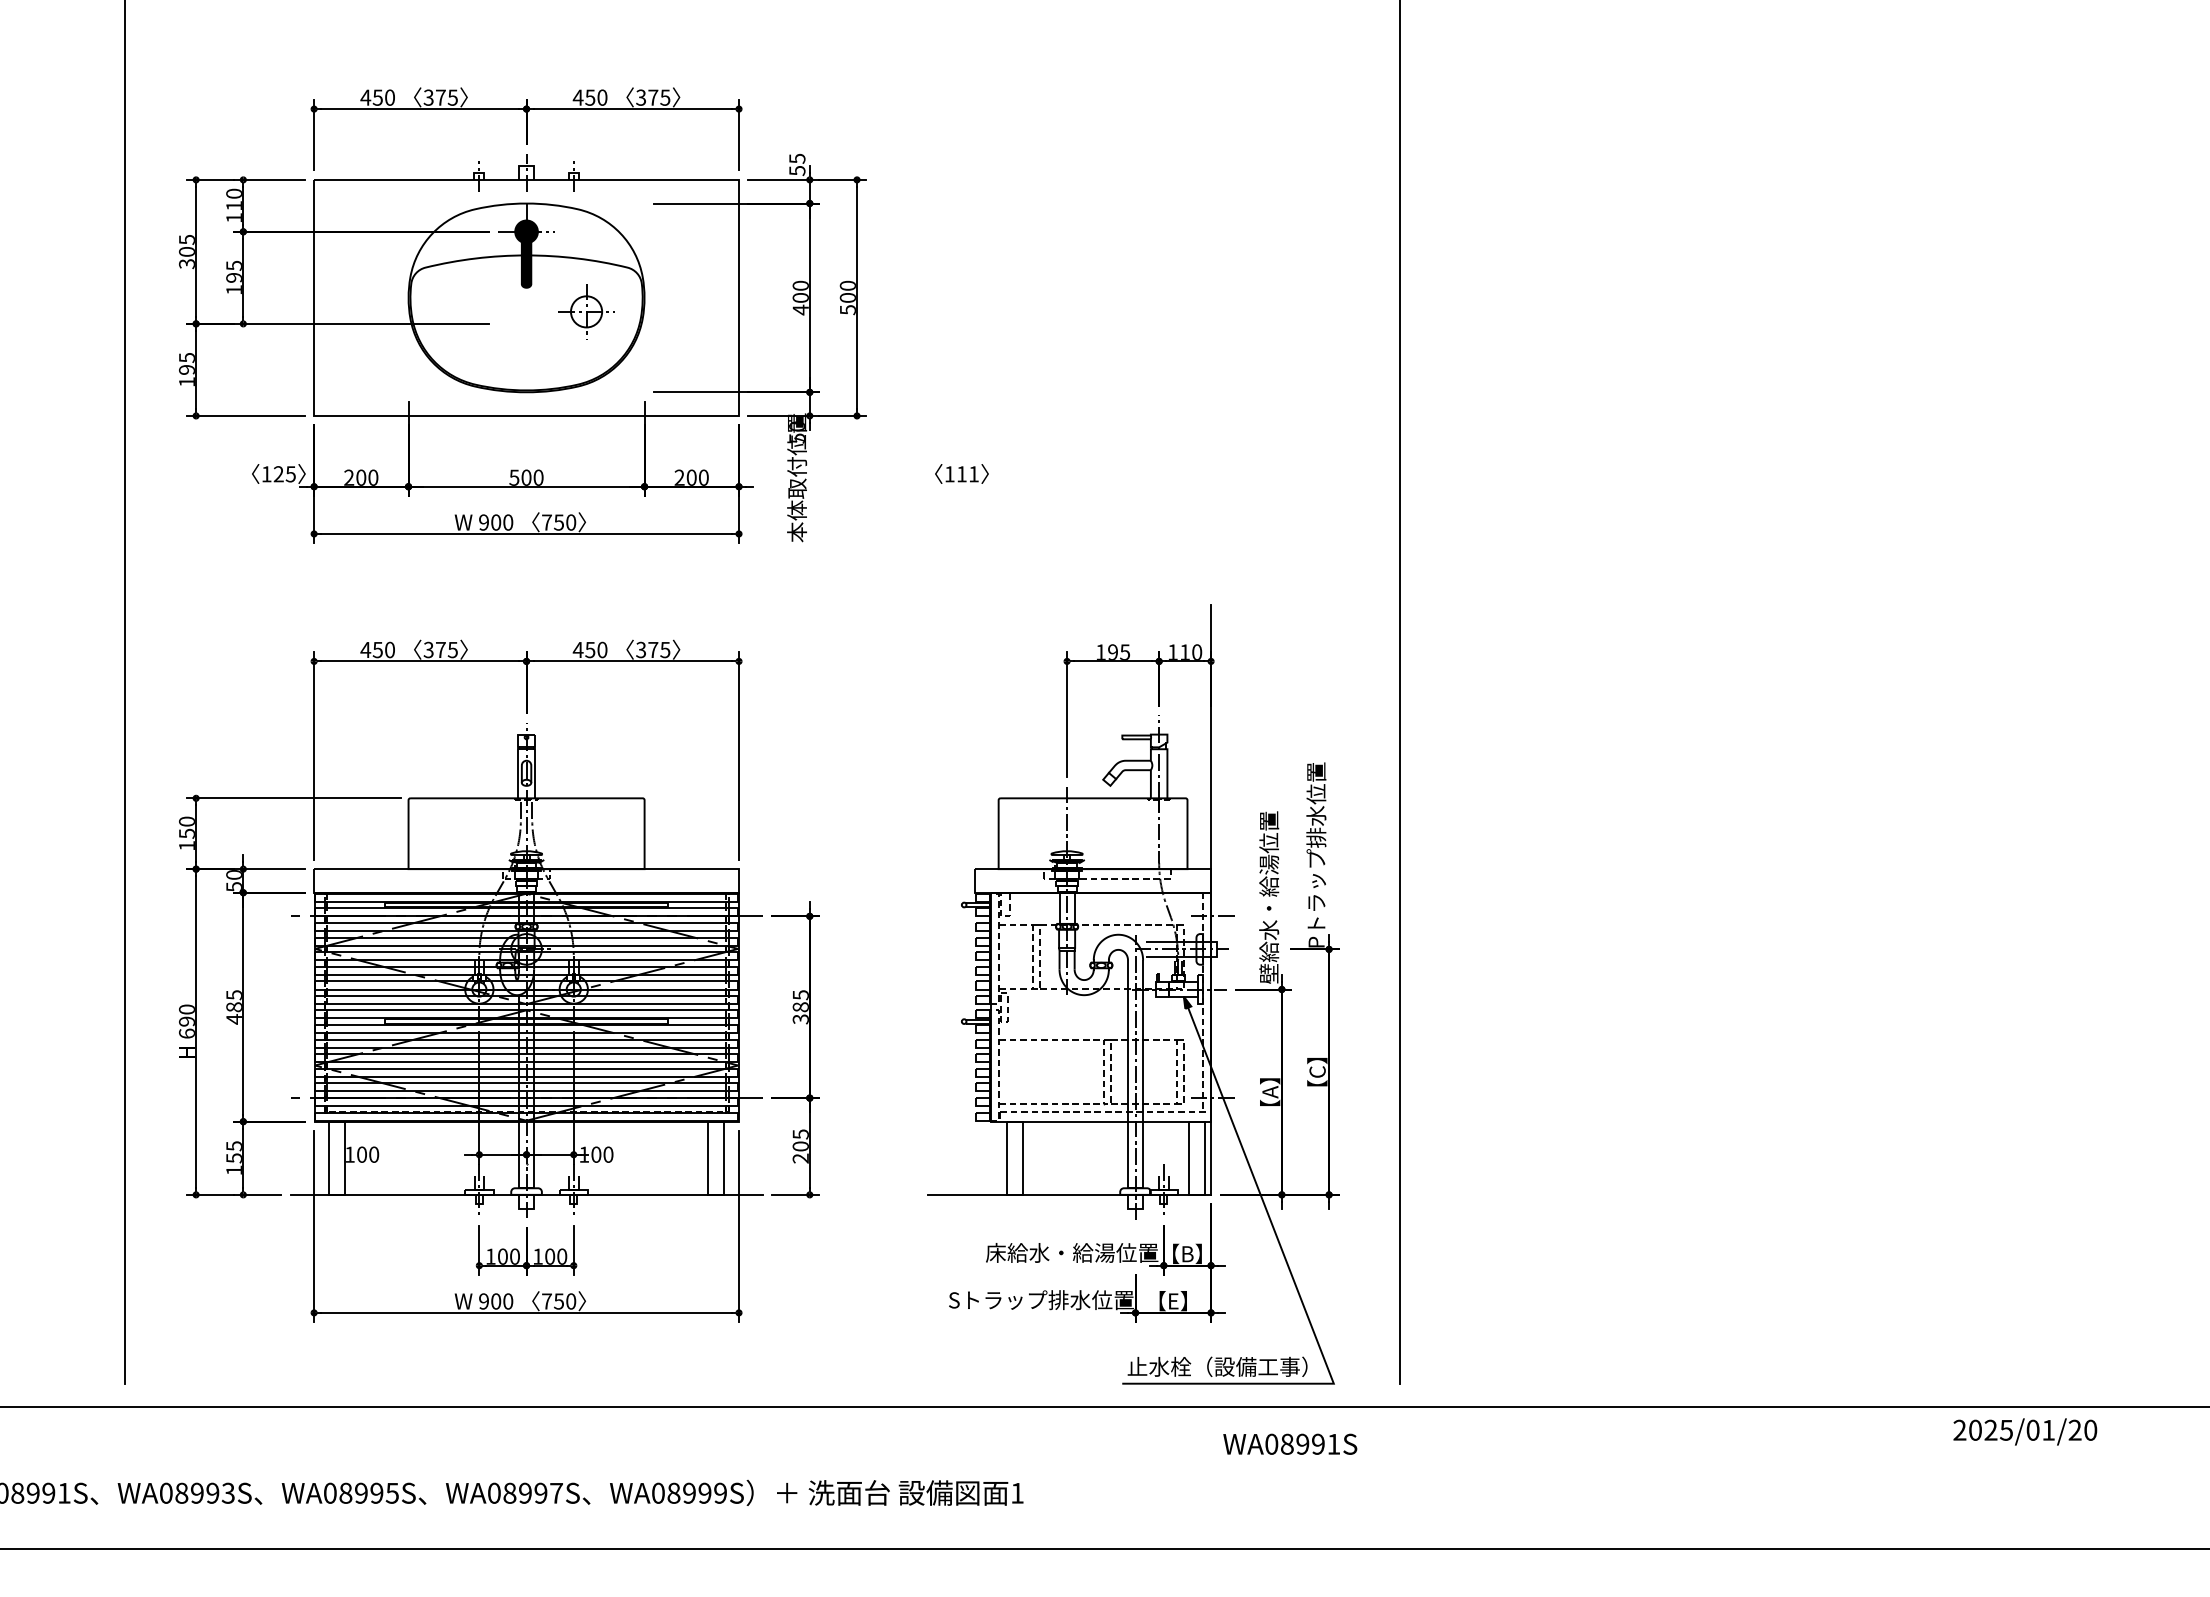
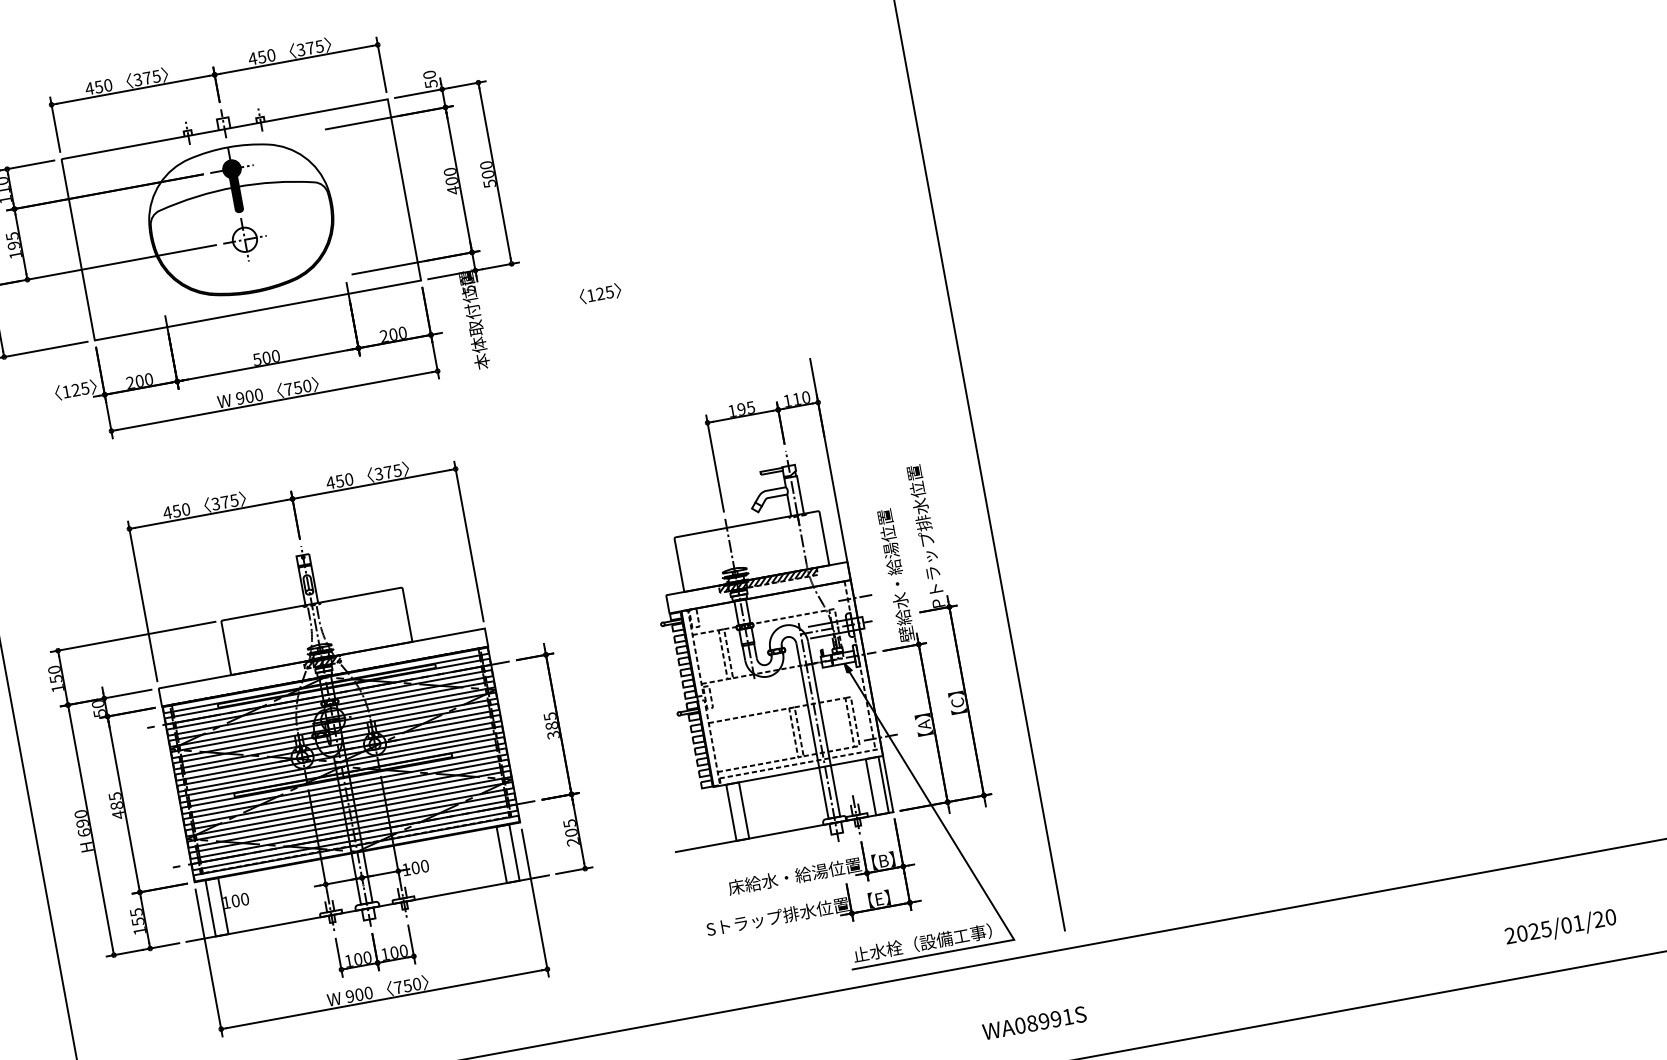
text: (797, 158) -> (429, 74), 55 -> 50
part: (586, 311) -> (244, 239), moved
text: (967, 474) -> (604, 293), 111 -> 125
hatch: (526, 873) -> (322, 661), added
hatch: (1106, 873) -> (767, 580), added
text: (2025, 1431) -> (1560, 927), moved
text: (1290, 1443) -> (1034, 1022), moved

